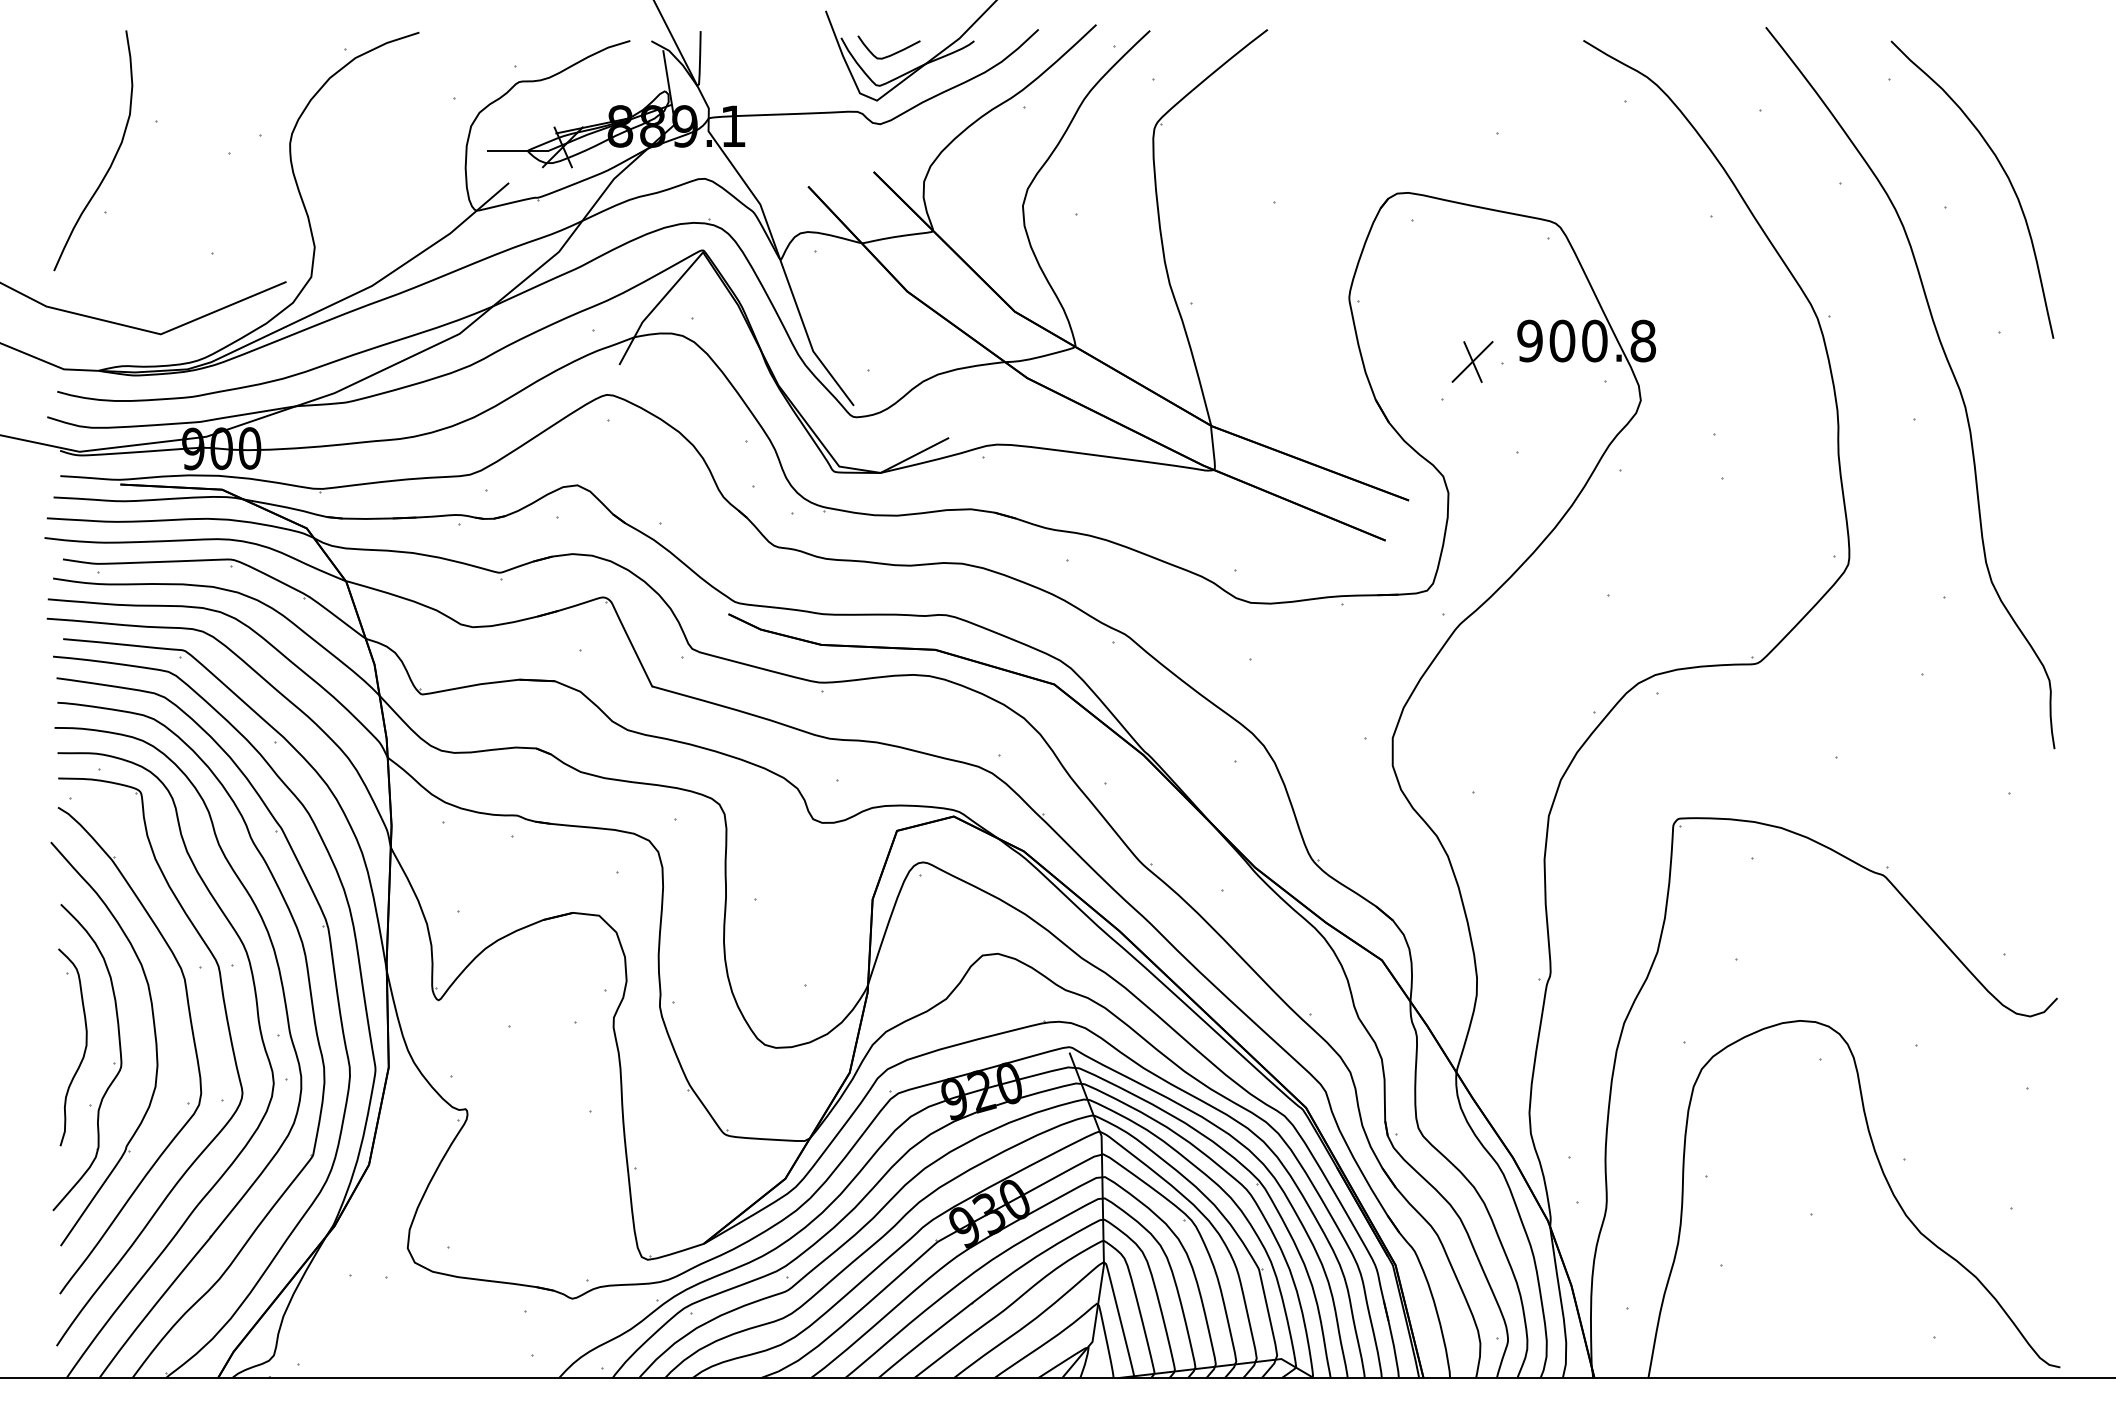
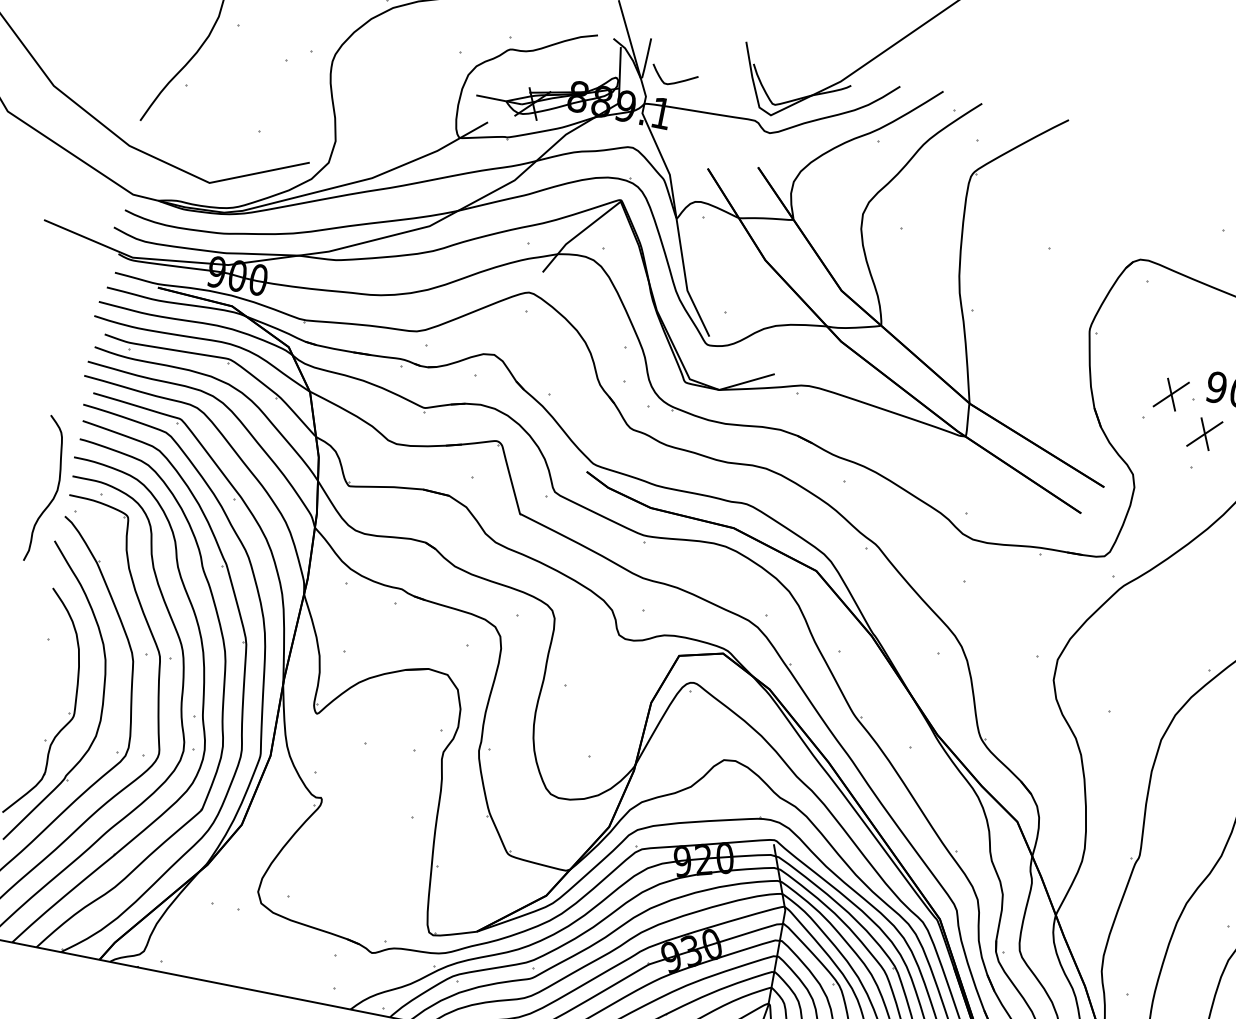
curve: (892, 53) -> (676, 81), moved
part: (1526, 404) -> (1204, 433), added
curve: (84, 1048) -> (55, 492), moved

